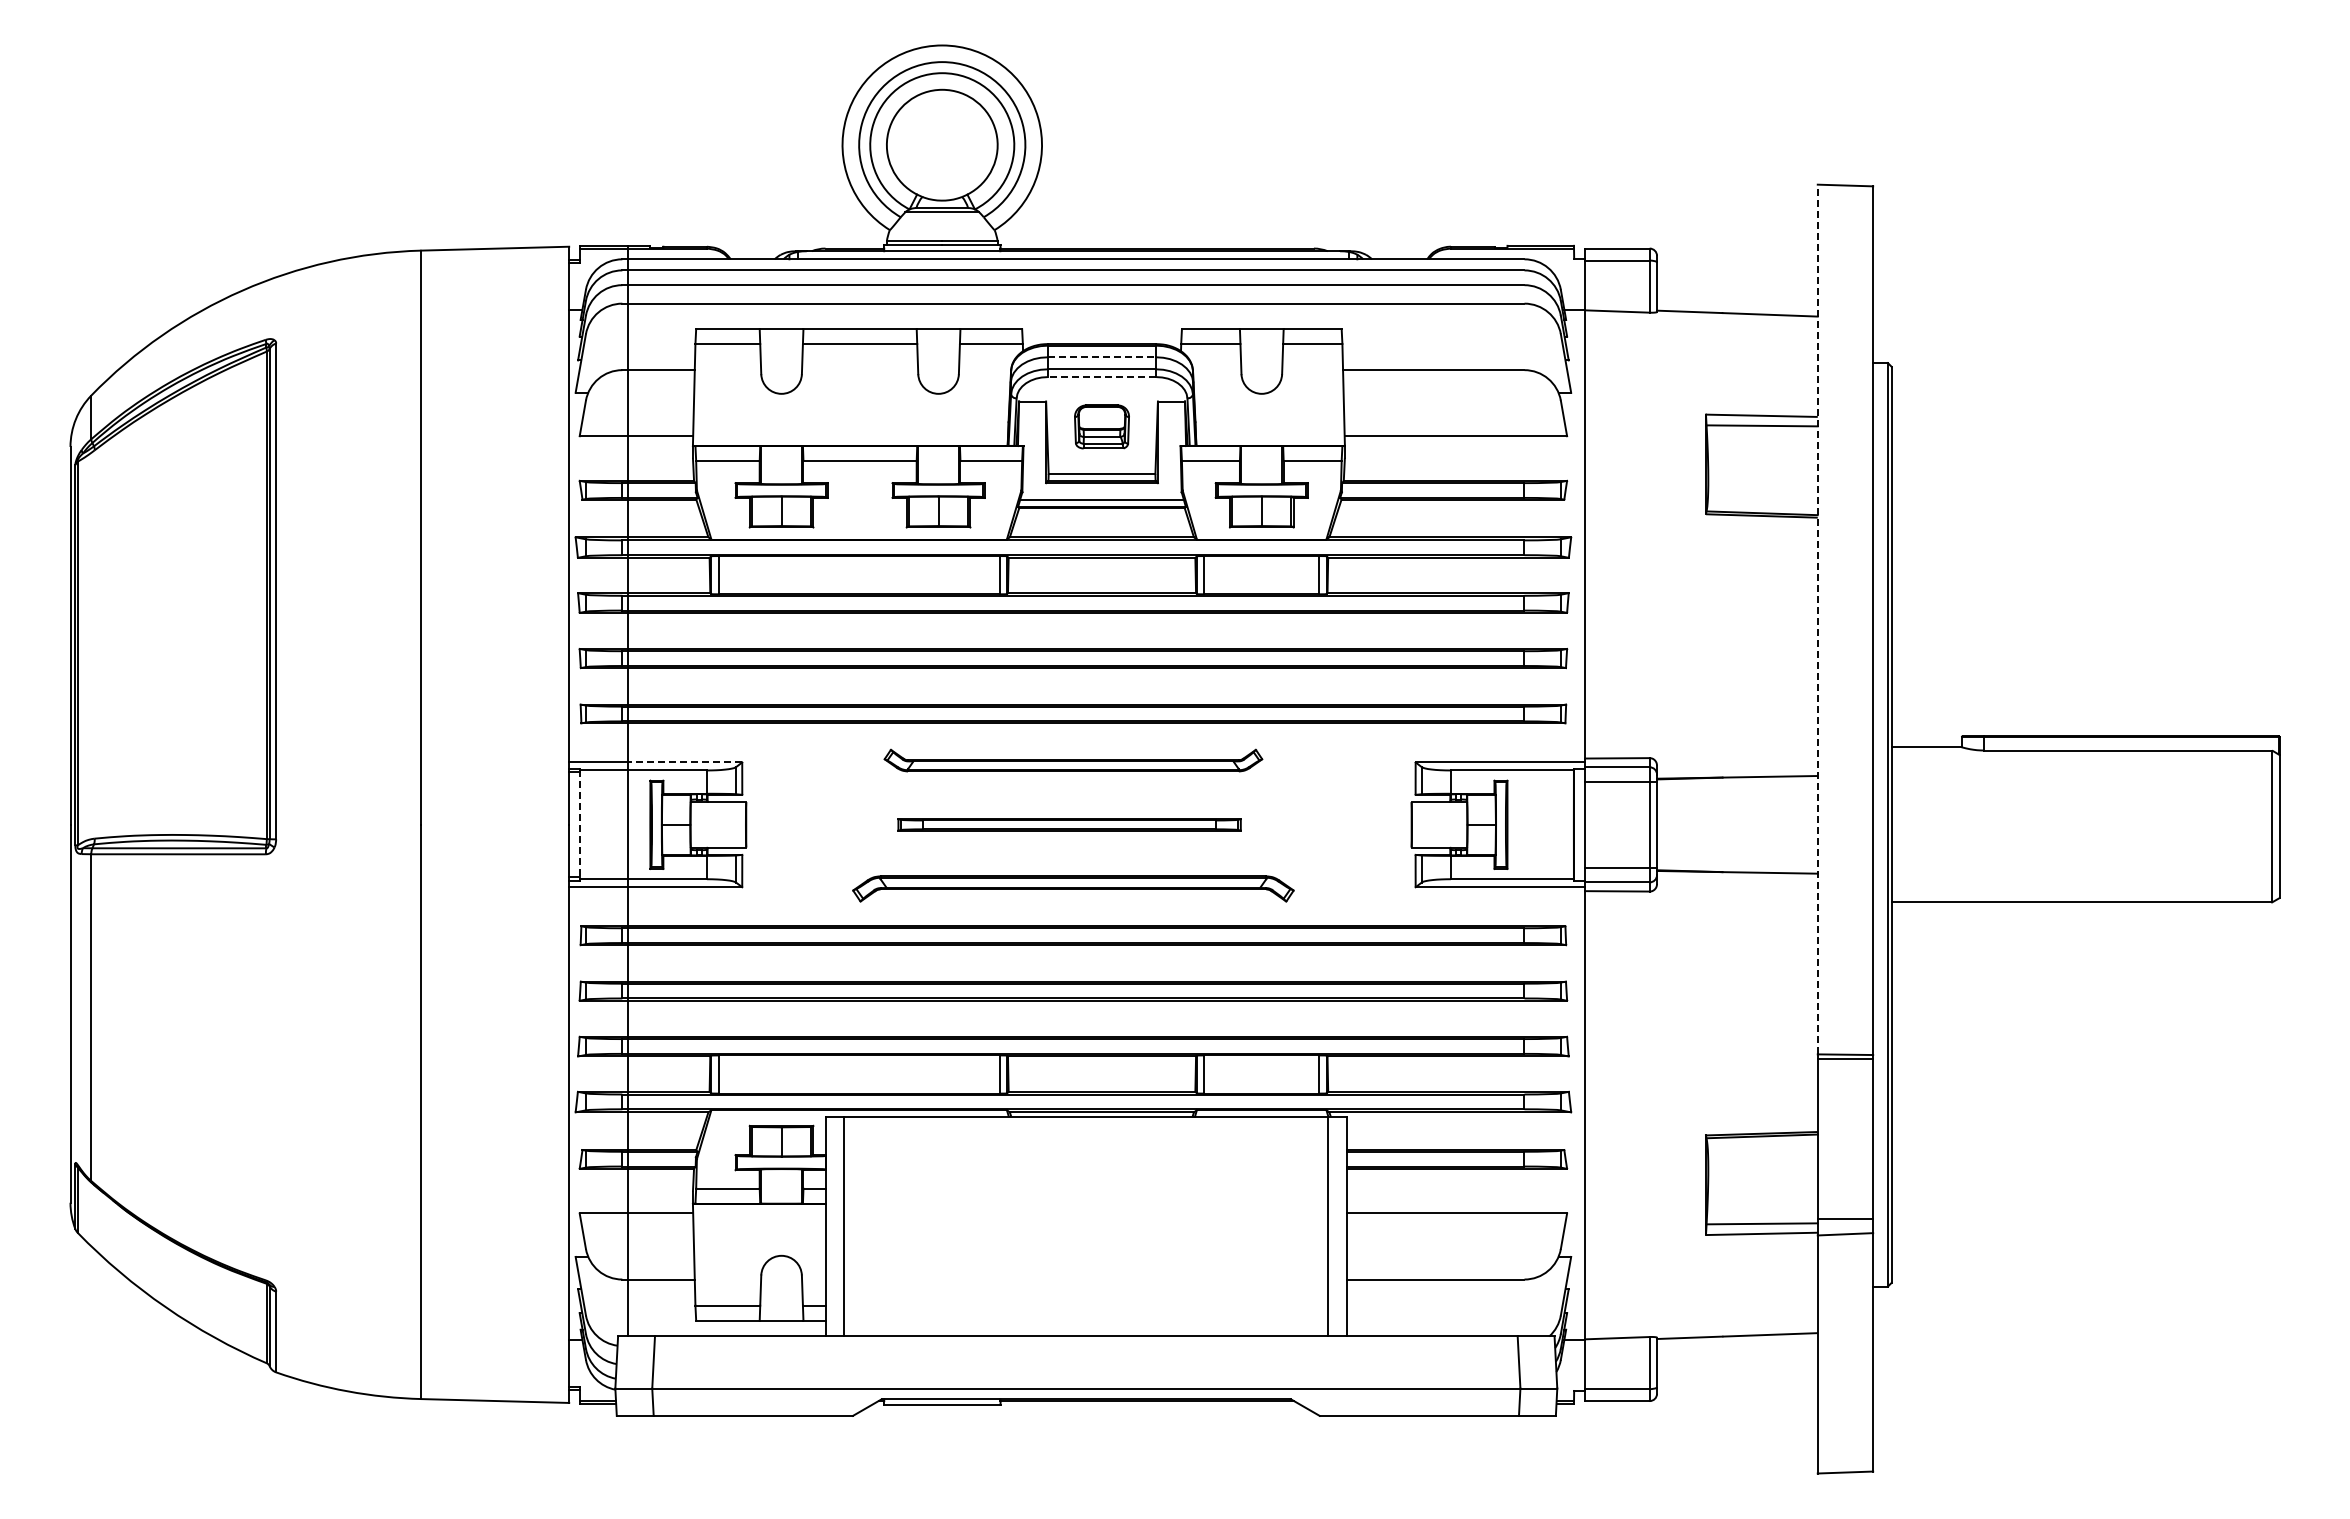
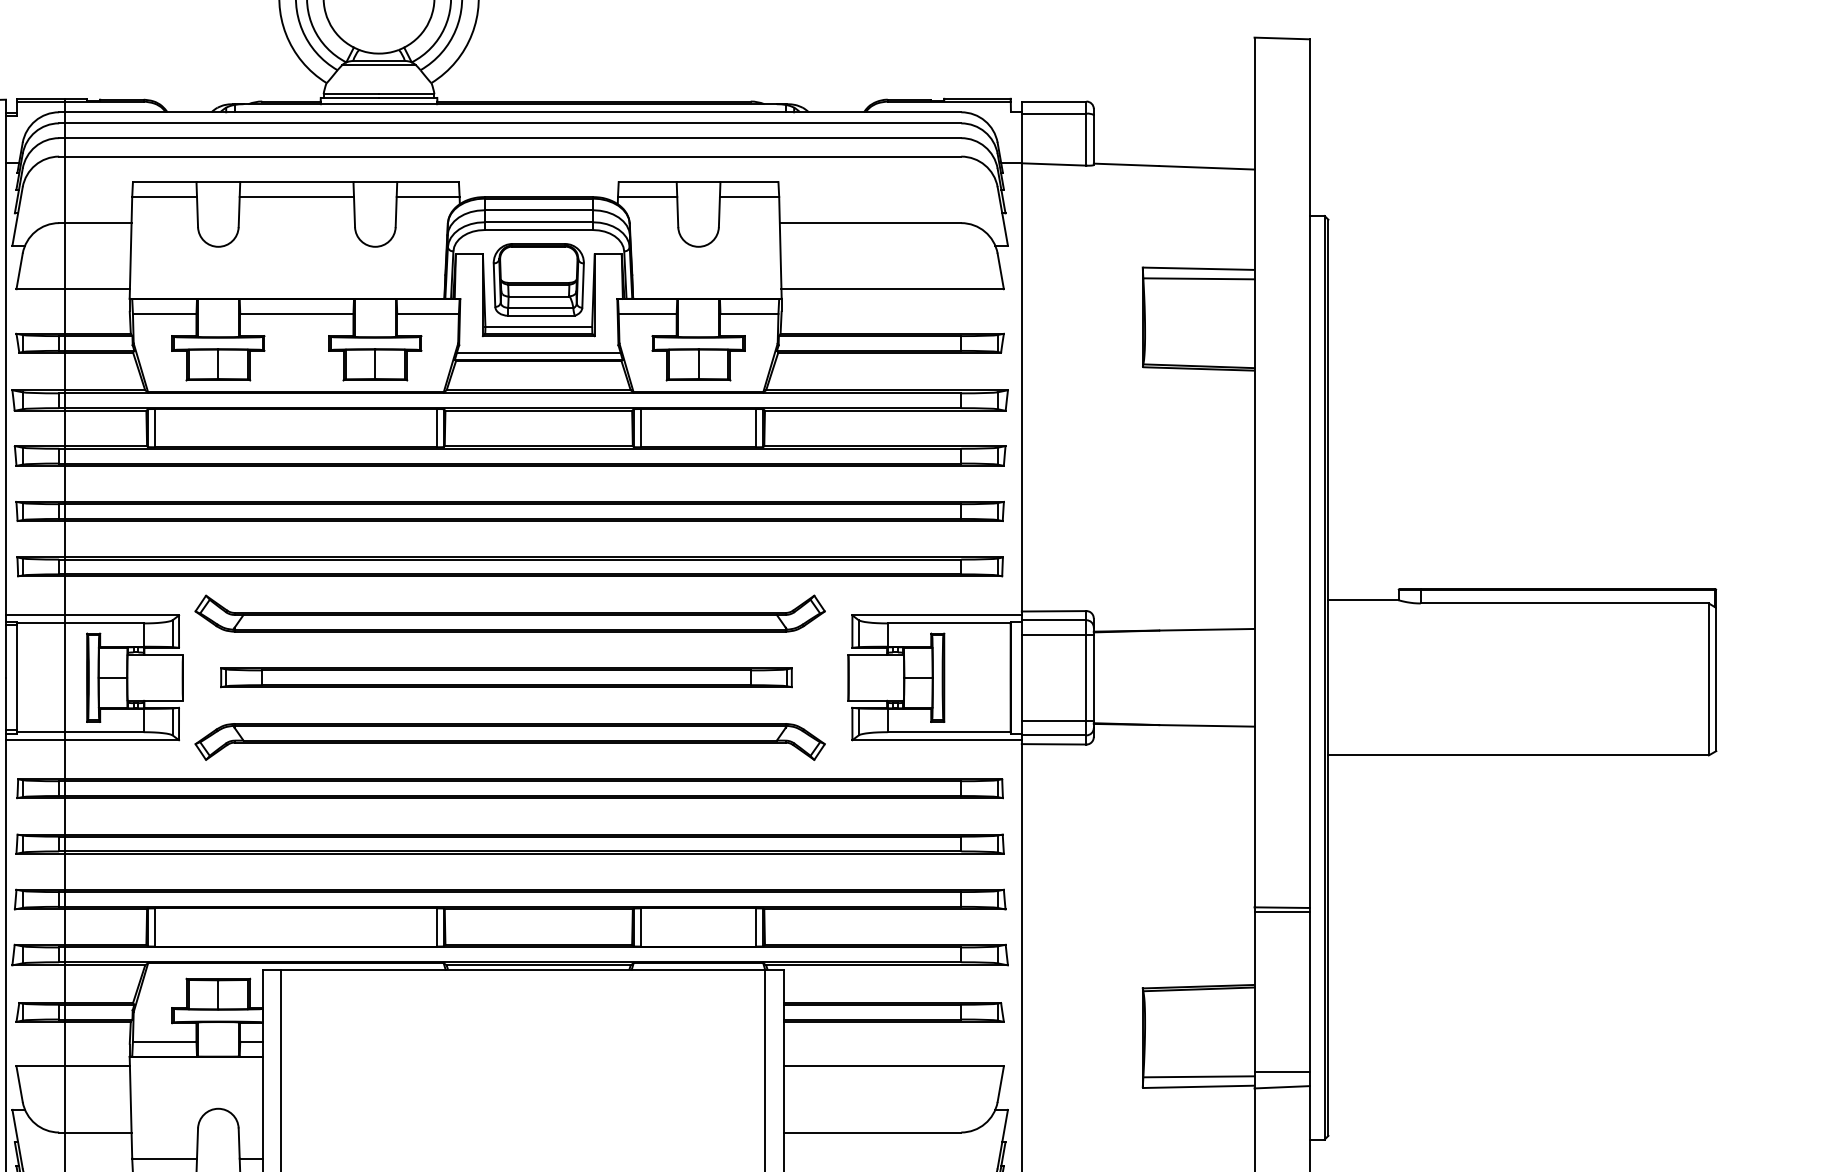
line: (1102, 357) -> (539, 210), dashed -> solid
line: (1101, 377) -> (538, 230), dashed -> solid
part: (1101, 426) -> (538, 279), size x1.67
line: (1817, 619) -> (1254, 472), dashed -> solid
part: (1073, 760) -> (510, 613), size x1.67
line: (685, 762) -> (122, 615), dashed -> solid
part: (1069, 824) -> (506, 677), size x1.67
line: (580, 825) -> (17, 678), dashed -> solid
part: (1073, 888) -> (510, 741), size x1.43

